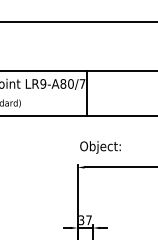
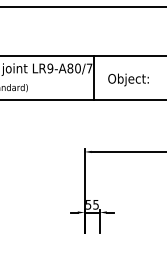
text: (100, 146) -> (128, 79), moved
text: (85, 219) -> (92, 204), 37 -> 55

